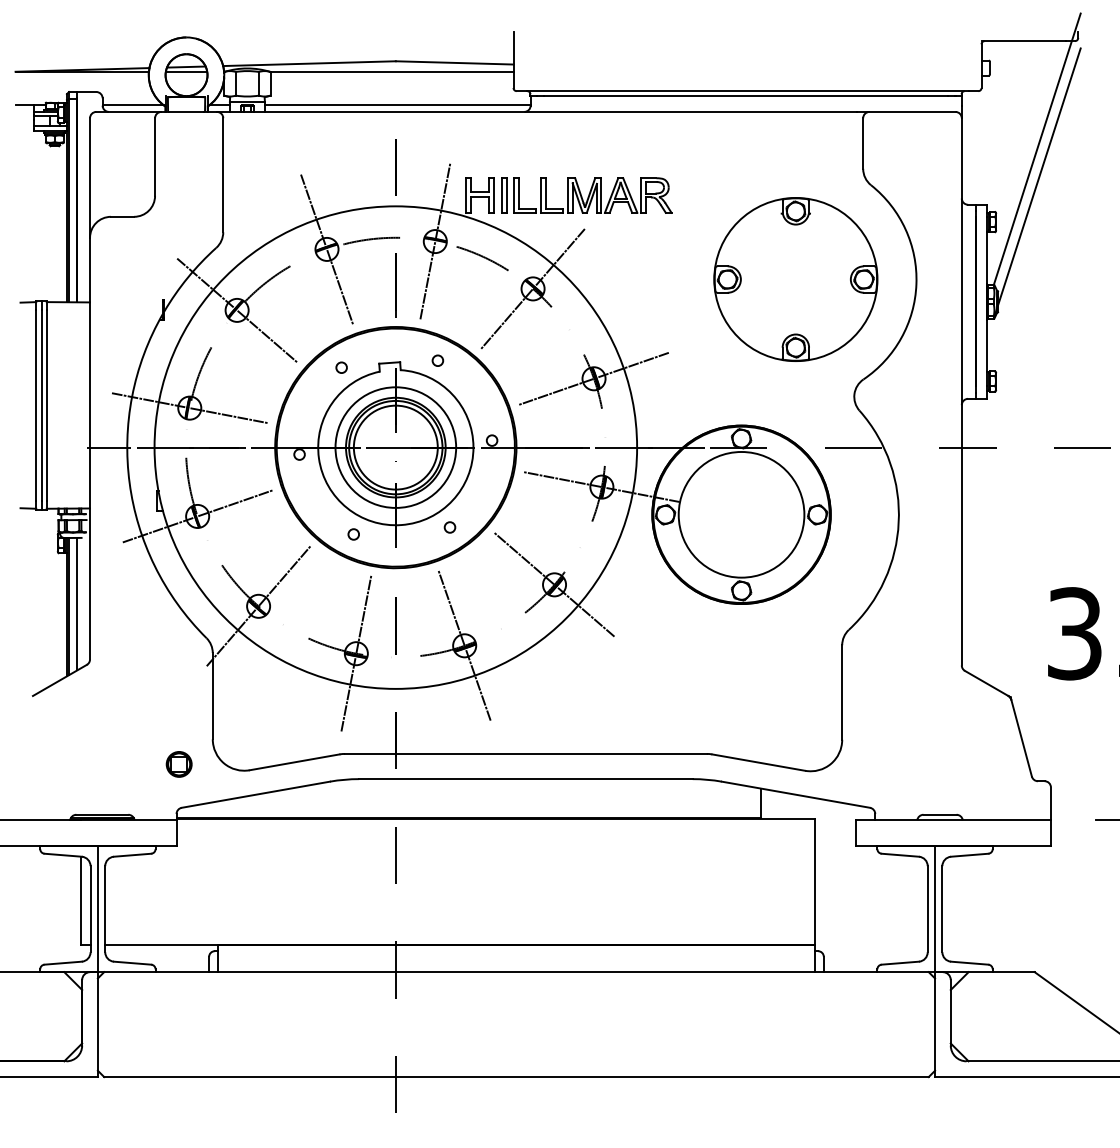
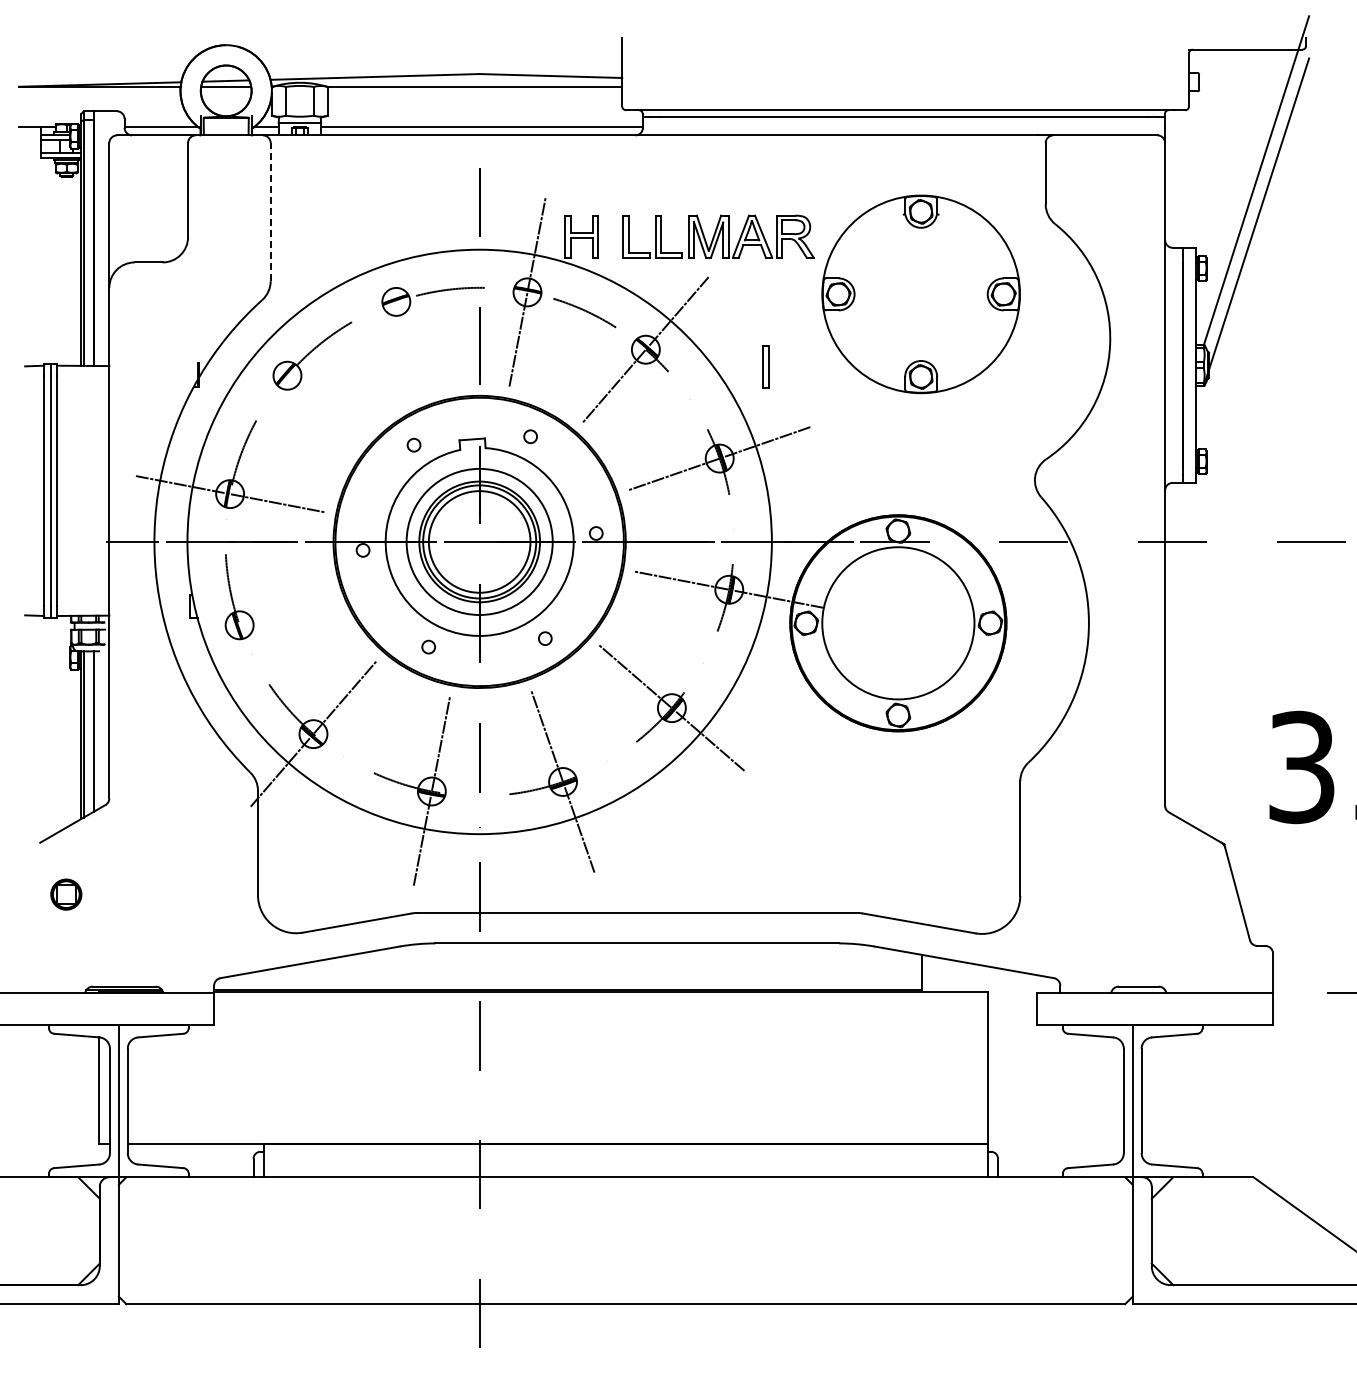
line: (223, 174) -> (270, 211), solid -> dashed
part: (503, 195) -> (765, 366), moved
line: (326, 249) -> (395, 301), removed
part: (795, 279) -> (920, 294), moved
line: (237, 310) -> (287, 375), removed
line: (197, 515) -> (239, 624), removed
part: (179, 764) -> (66, 894), moved

